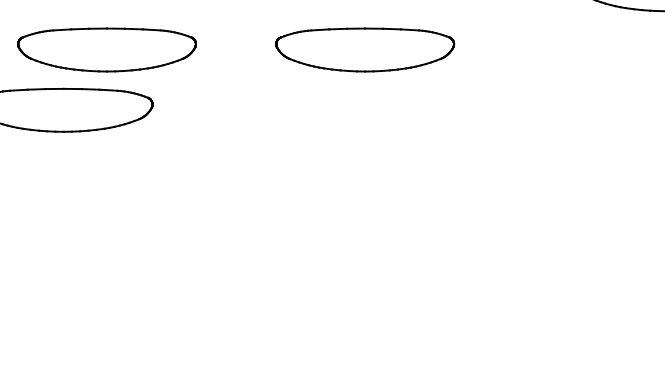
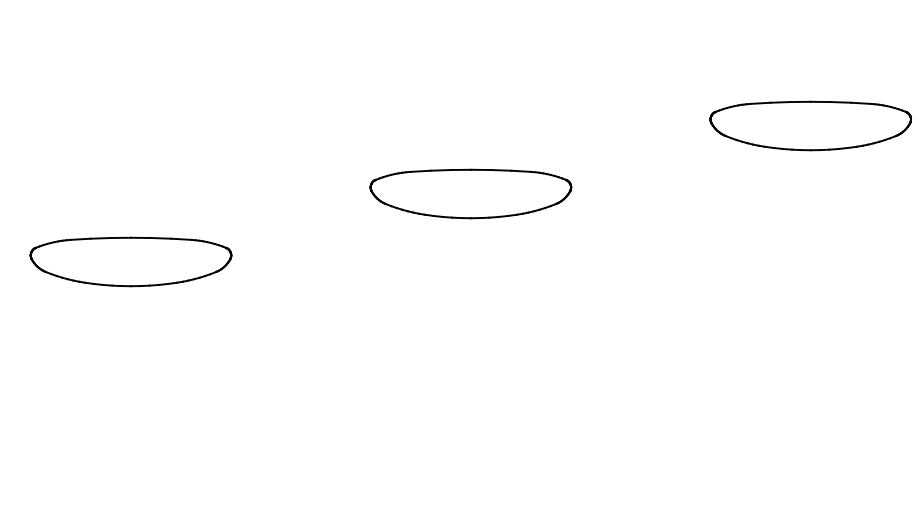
part: (106, 49) -> (179, 193), removed

